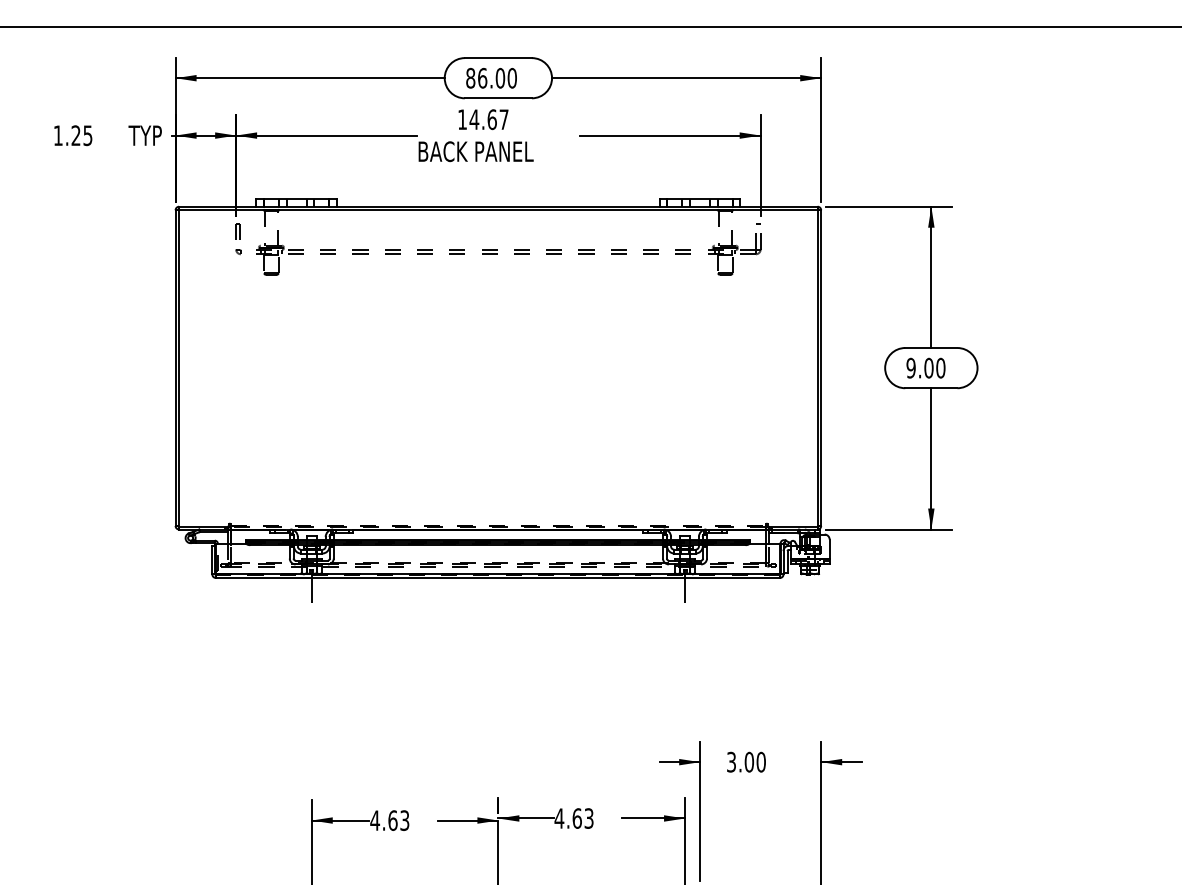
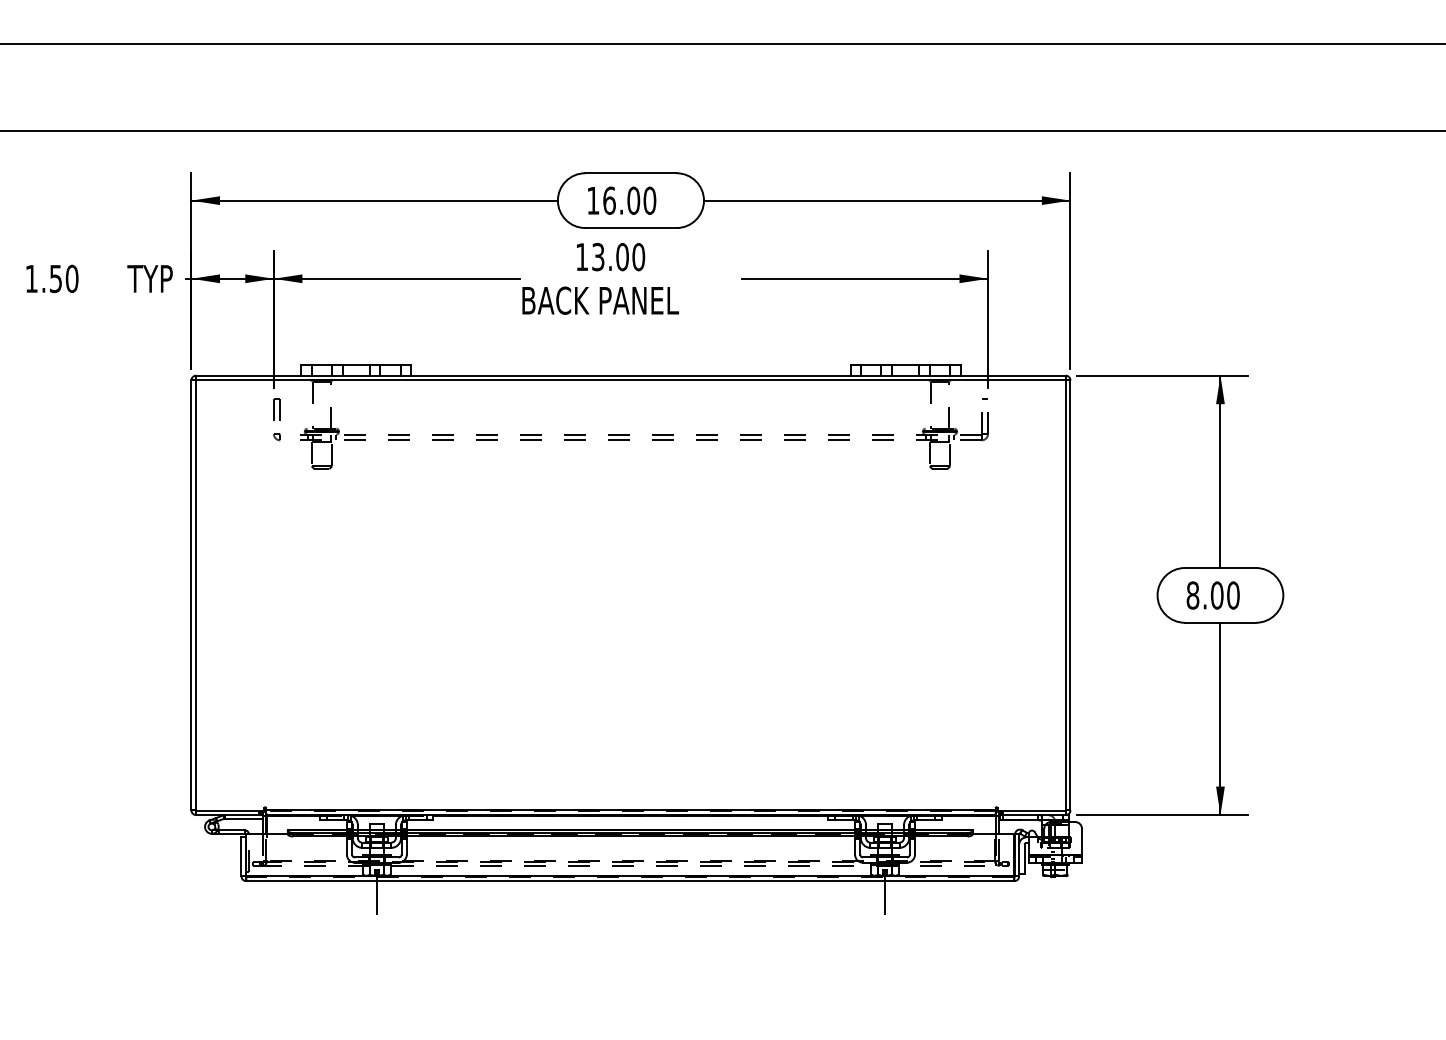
text: (470, 77) -> (592, 199), 86.00 -> 16.00
text: (488, 119) -> (617, 256), 14.67 -> 13.00
text: (81, 135) -> (63, 278), 1.25 -> 1.50
text: (910, 368) -> (1192, 595), 9.00 -> 8.00
line: (498, 525) -> (631, 809), dashed -> solid

